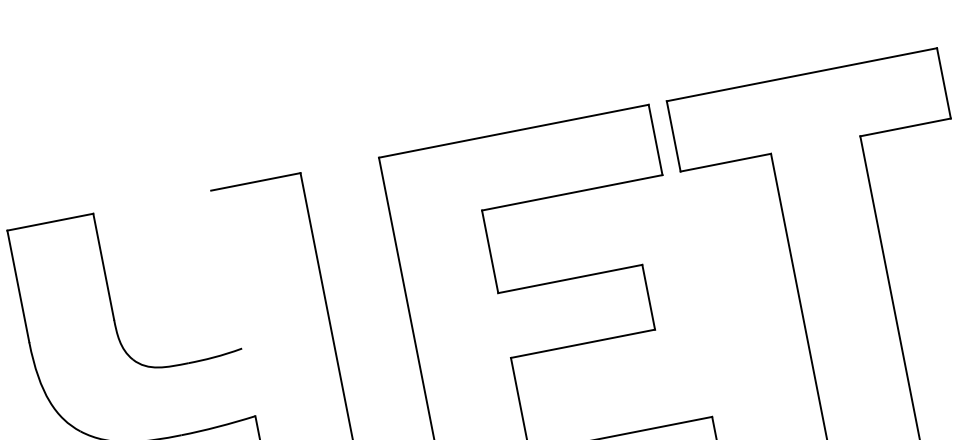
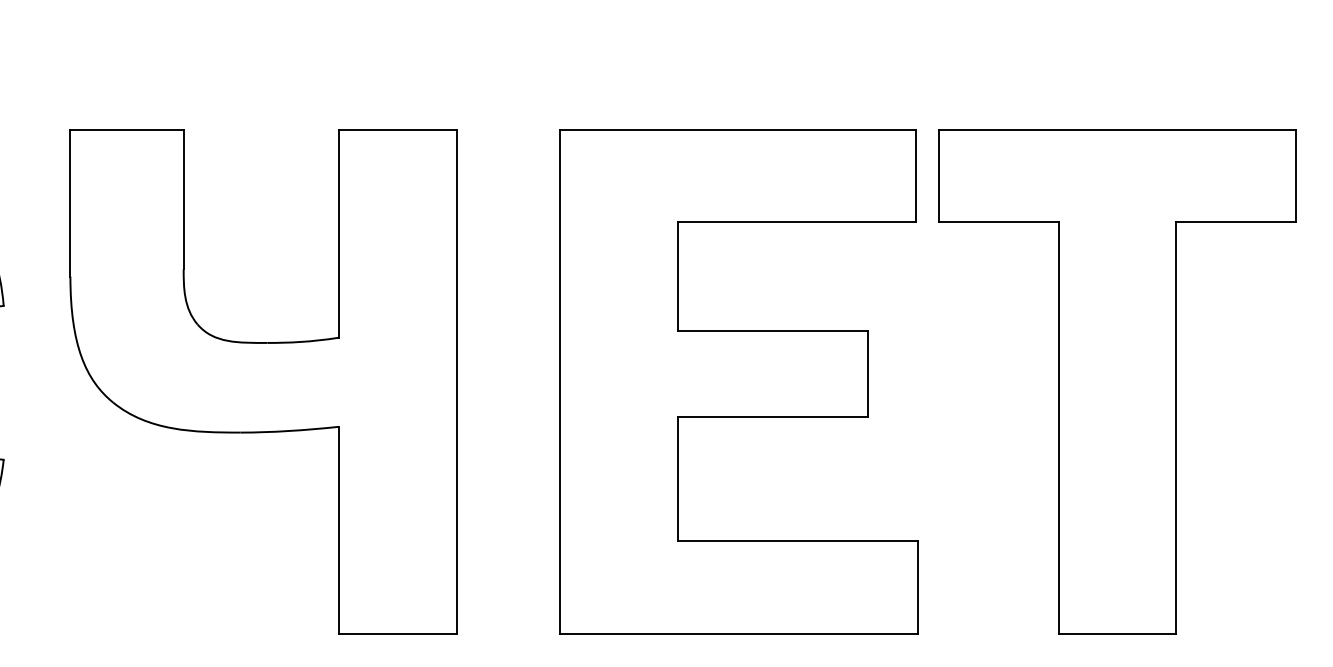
line: (226, 269) -> (338, 233), added

